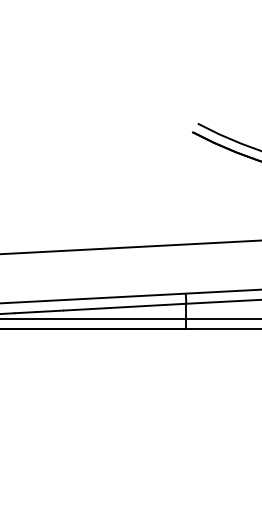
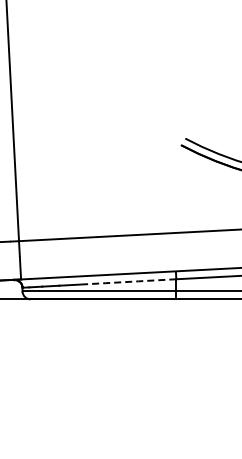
line: (125, 306) -> (128, 281), solid -> dashed

